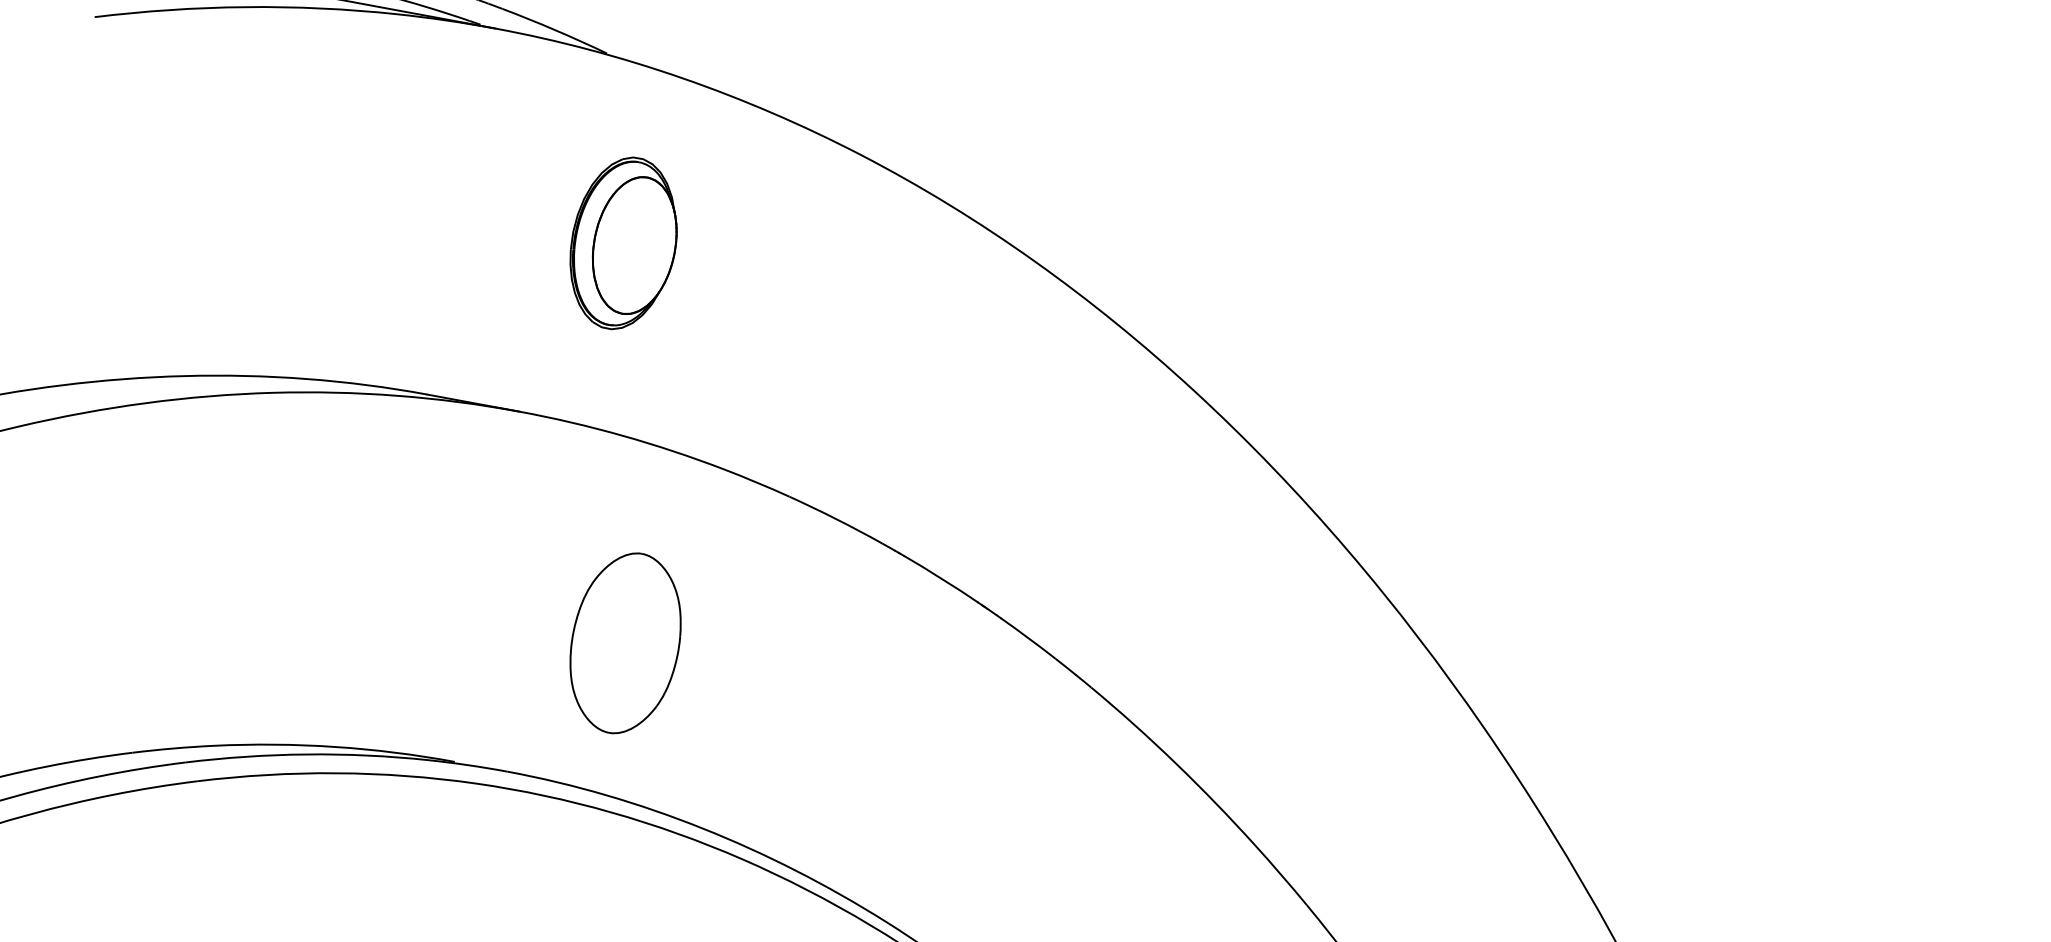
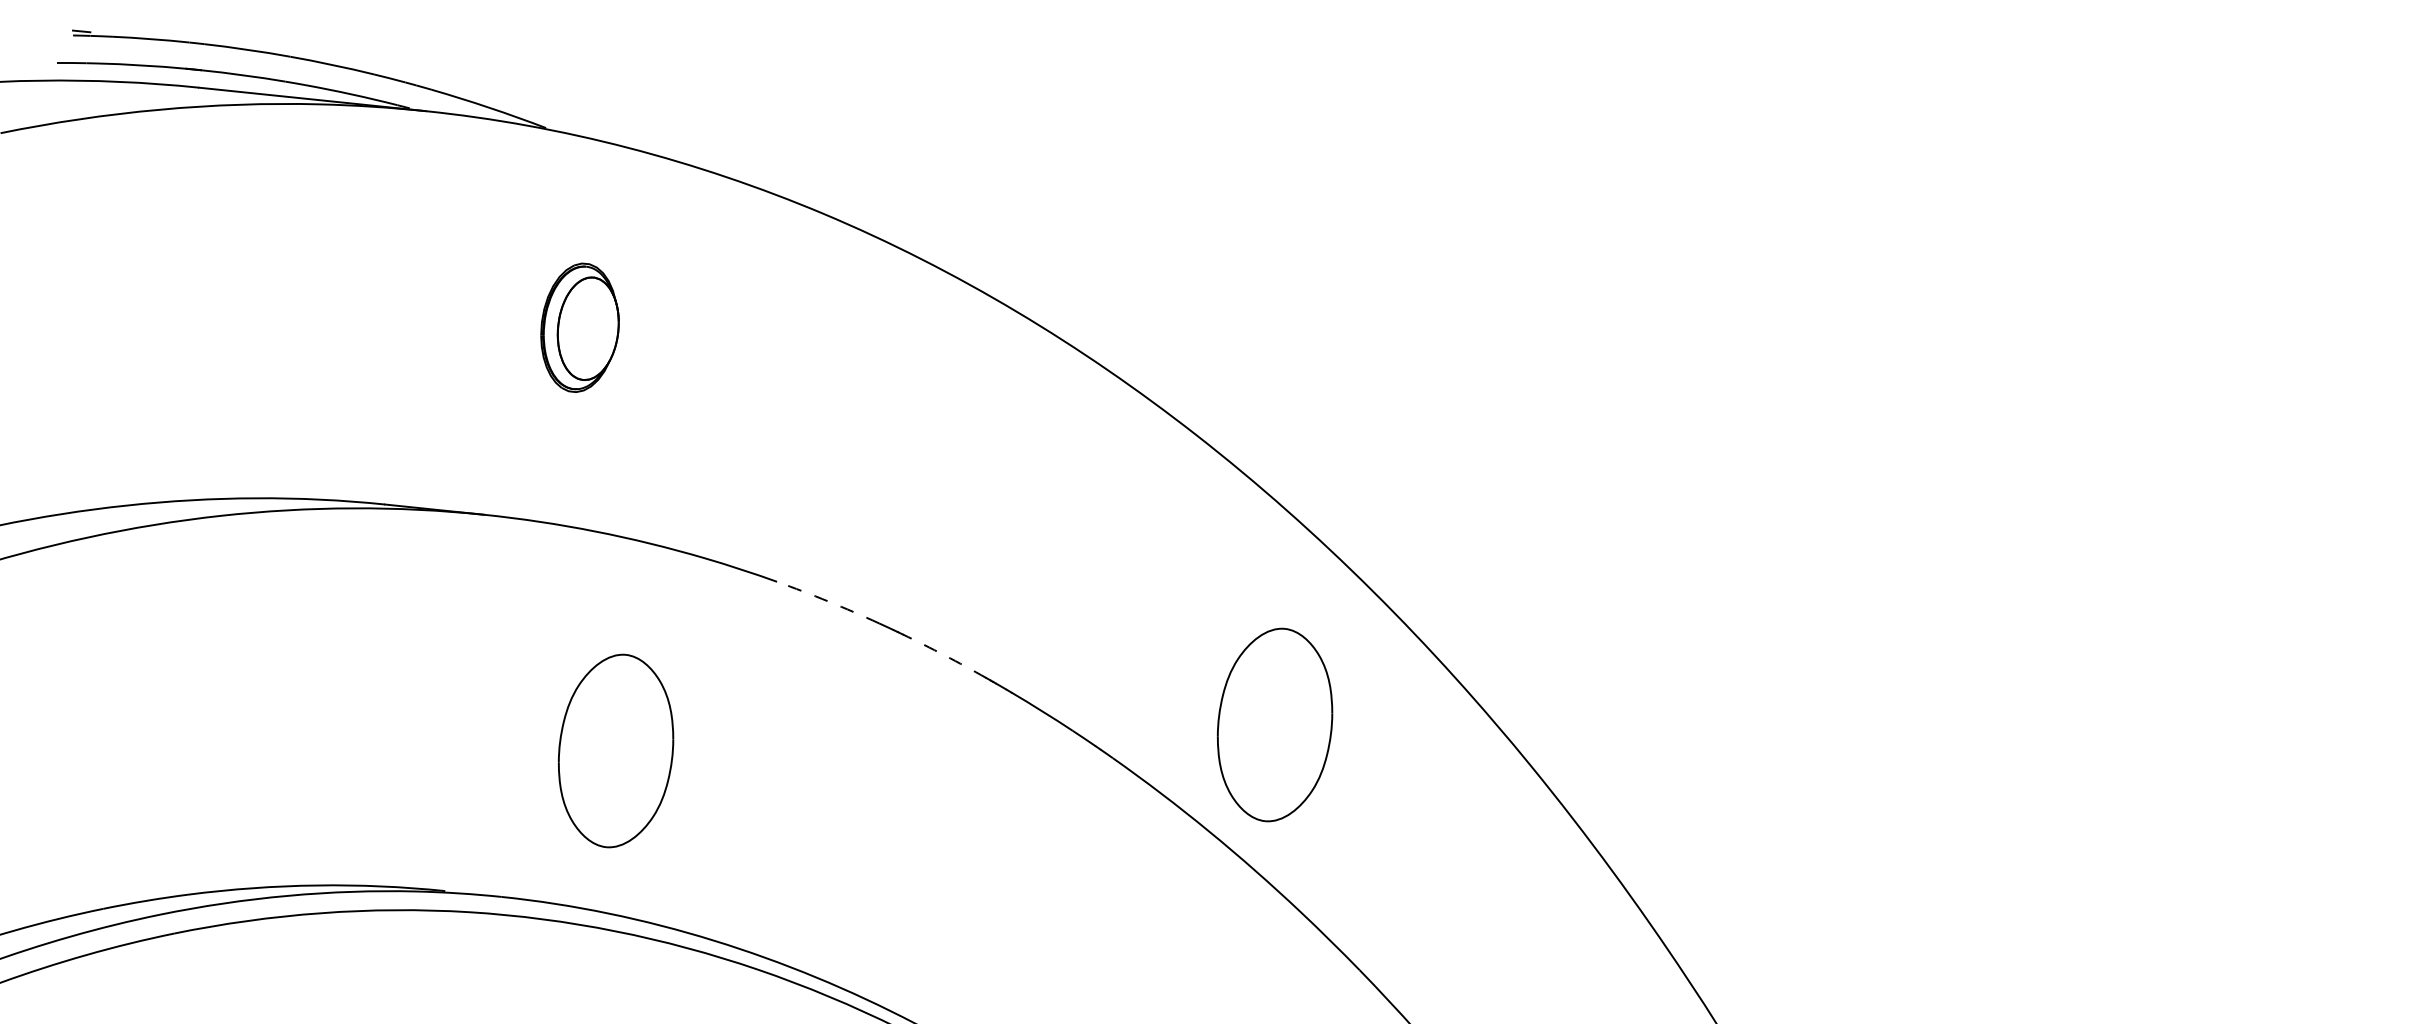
part: (623, 243) -> (579, 327), size x0.7
arc: (836, 519) -> (828, 601), solid -> dashed
arc: (941, 578) -> (944, 655), solid -> dashed
part: (1246, 668) -> (1275, 724), added

